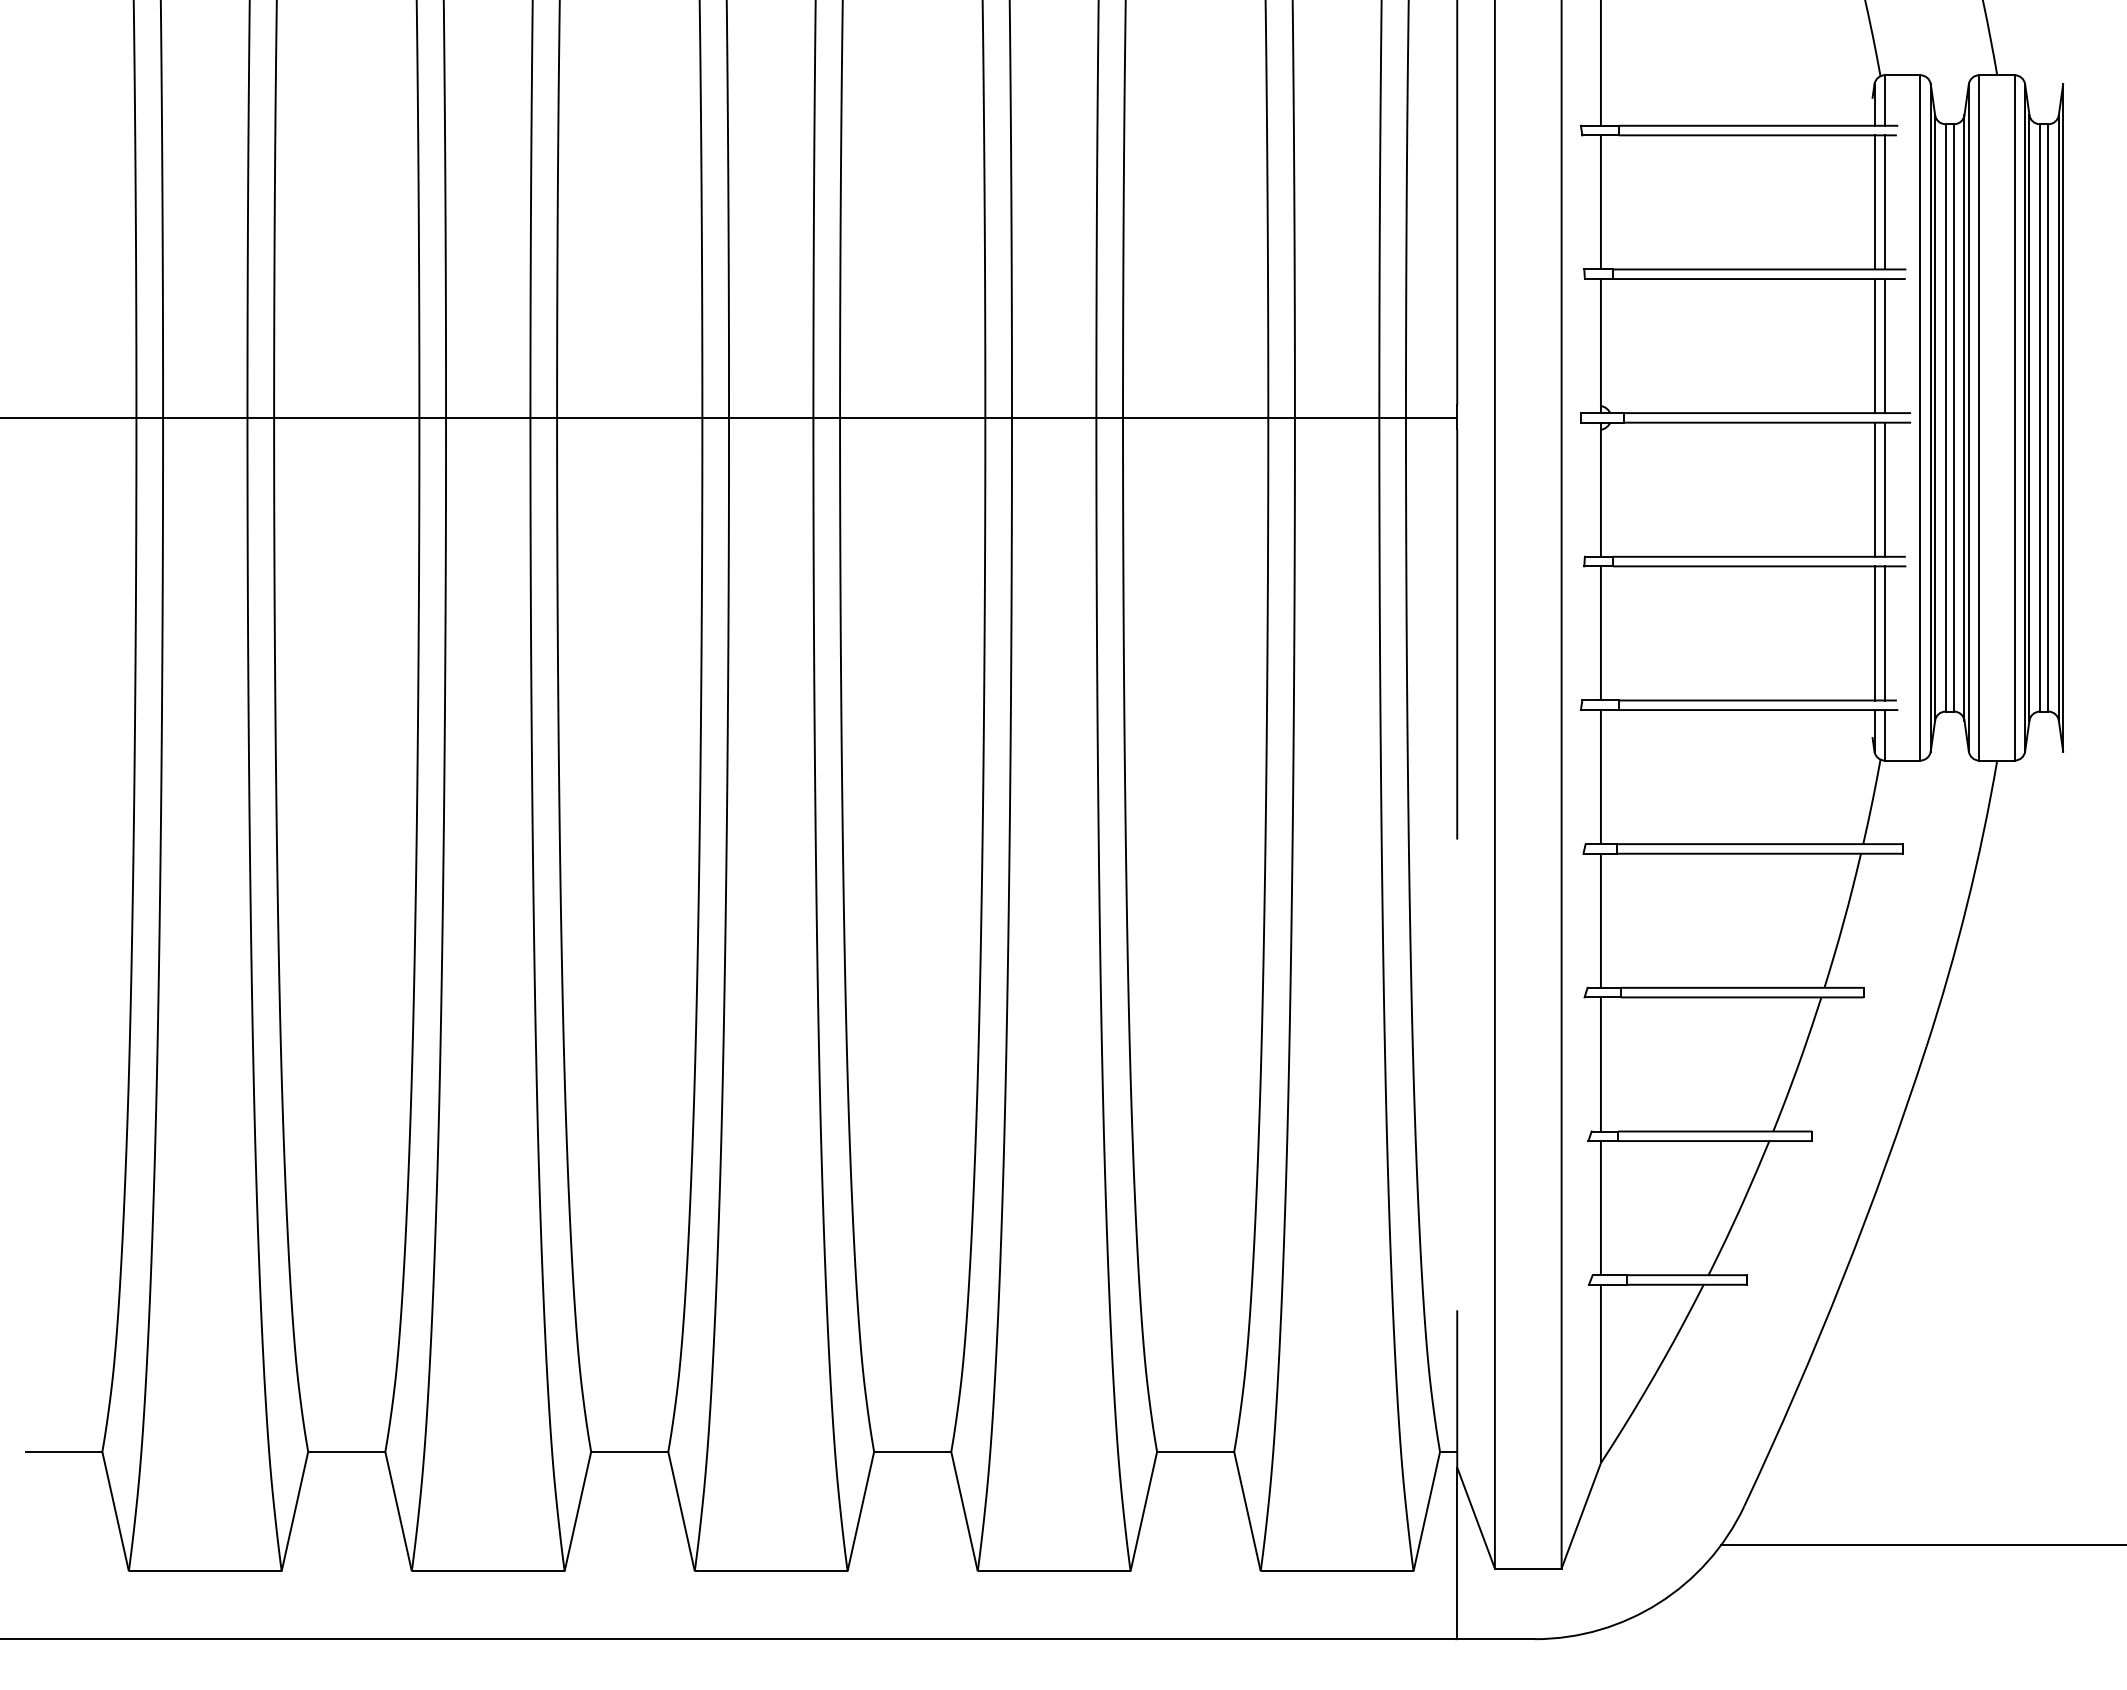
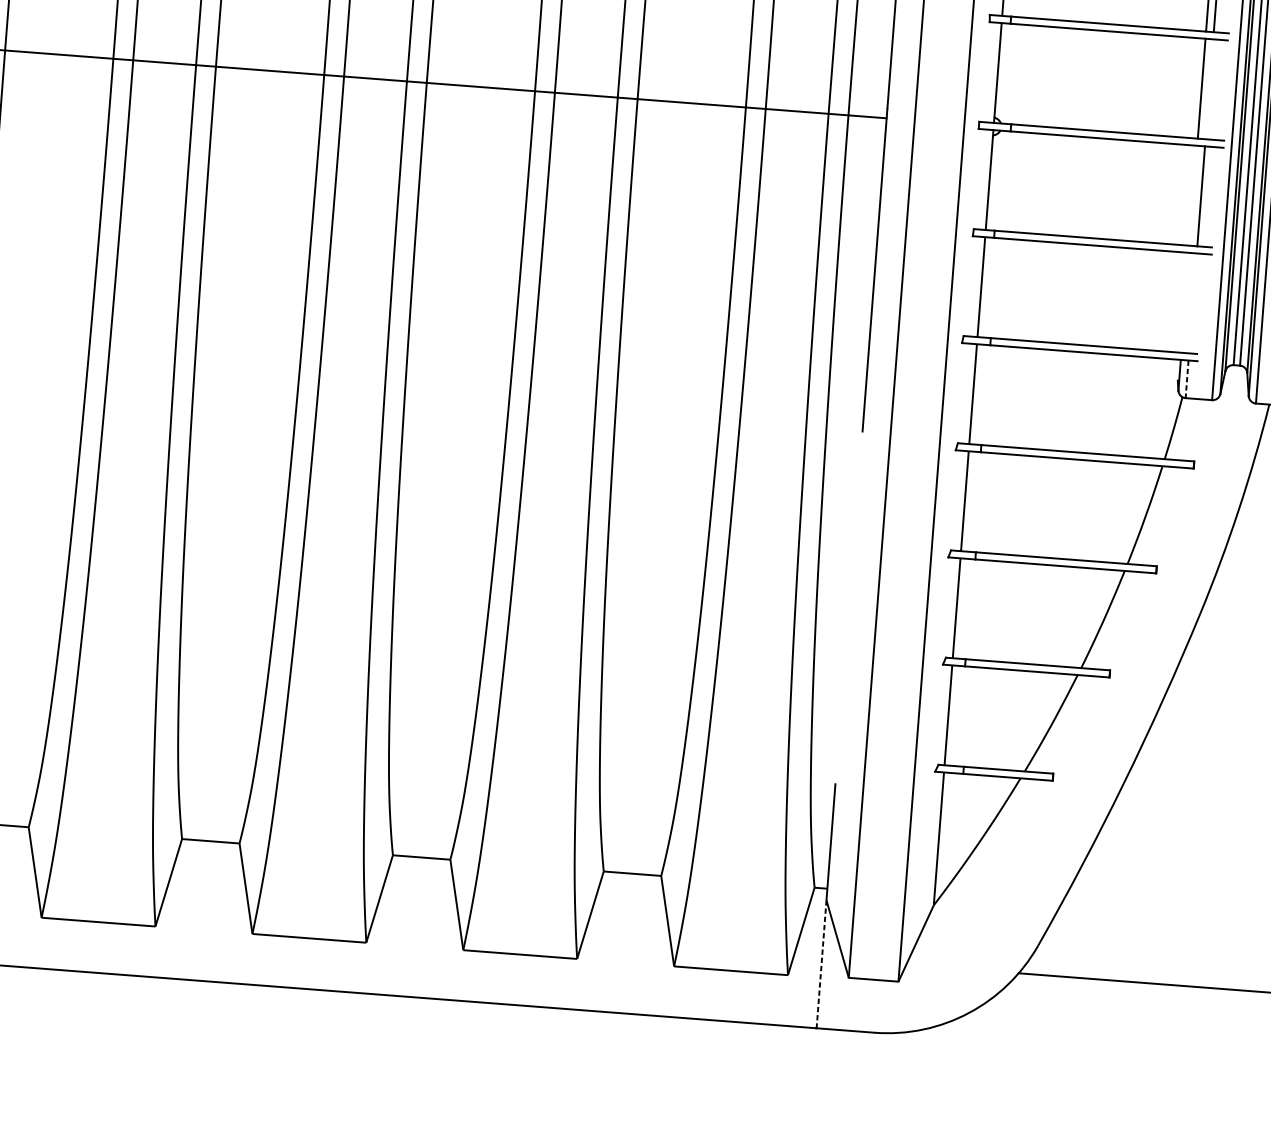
line: (1884, 346) -> (1209, 89), removed
line: (1874, 489) -> (1193, 195), removed
line: (1874, 633) -> (1185, 302), removed
line: (1884, 633) -> (1192, 303), removed
line: (1884, 735) -> (1186, 379), solid -> dashed
line: (1457, 1553) -> (821, 964), solid -> dashed

